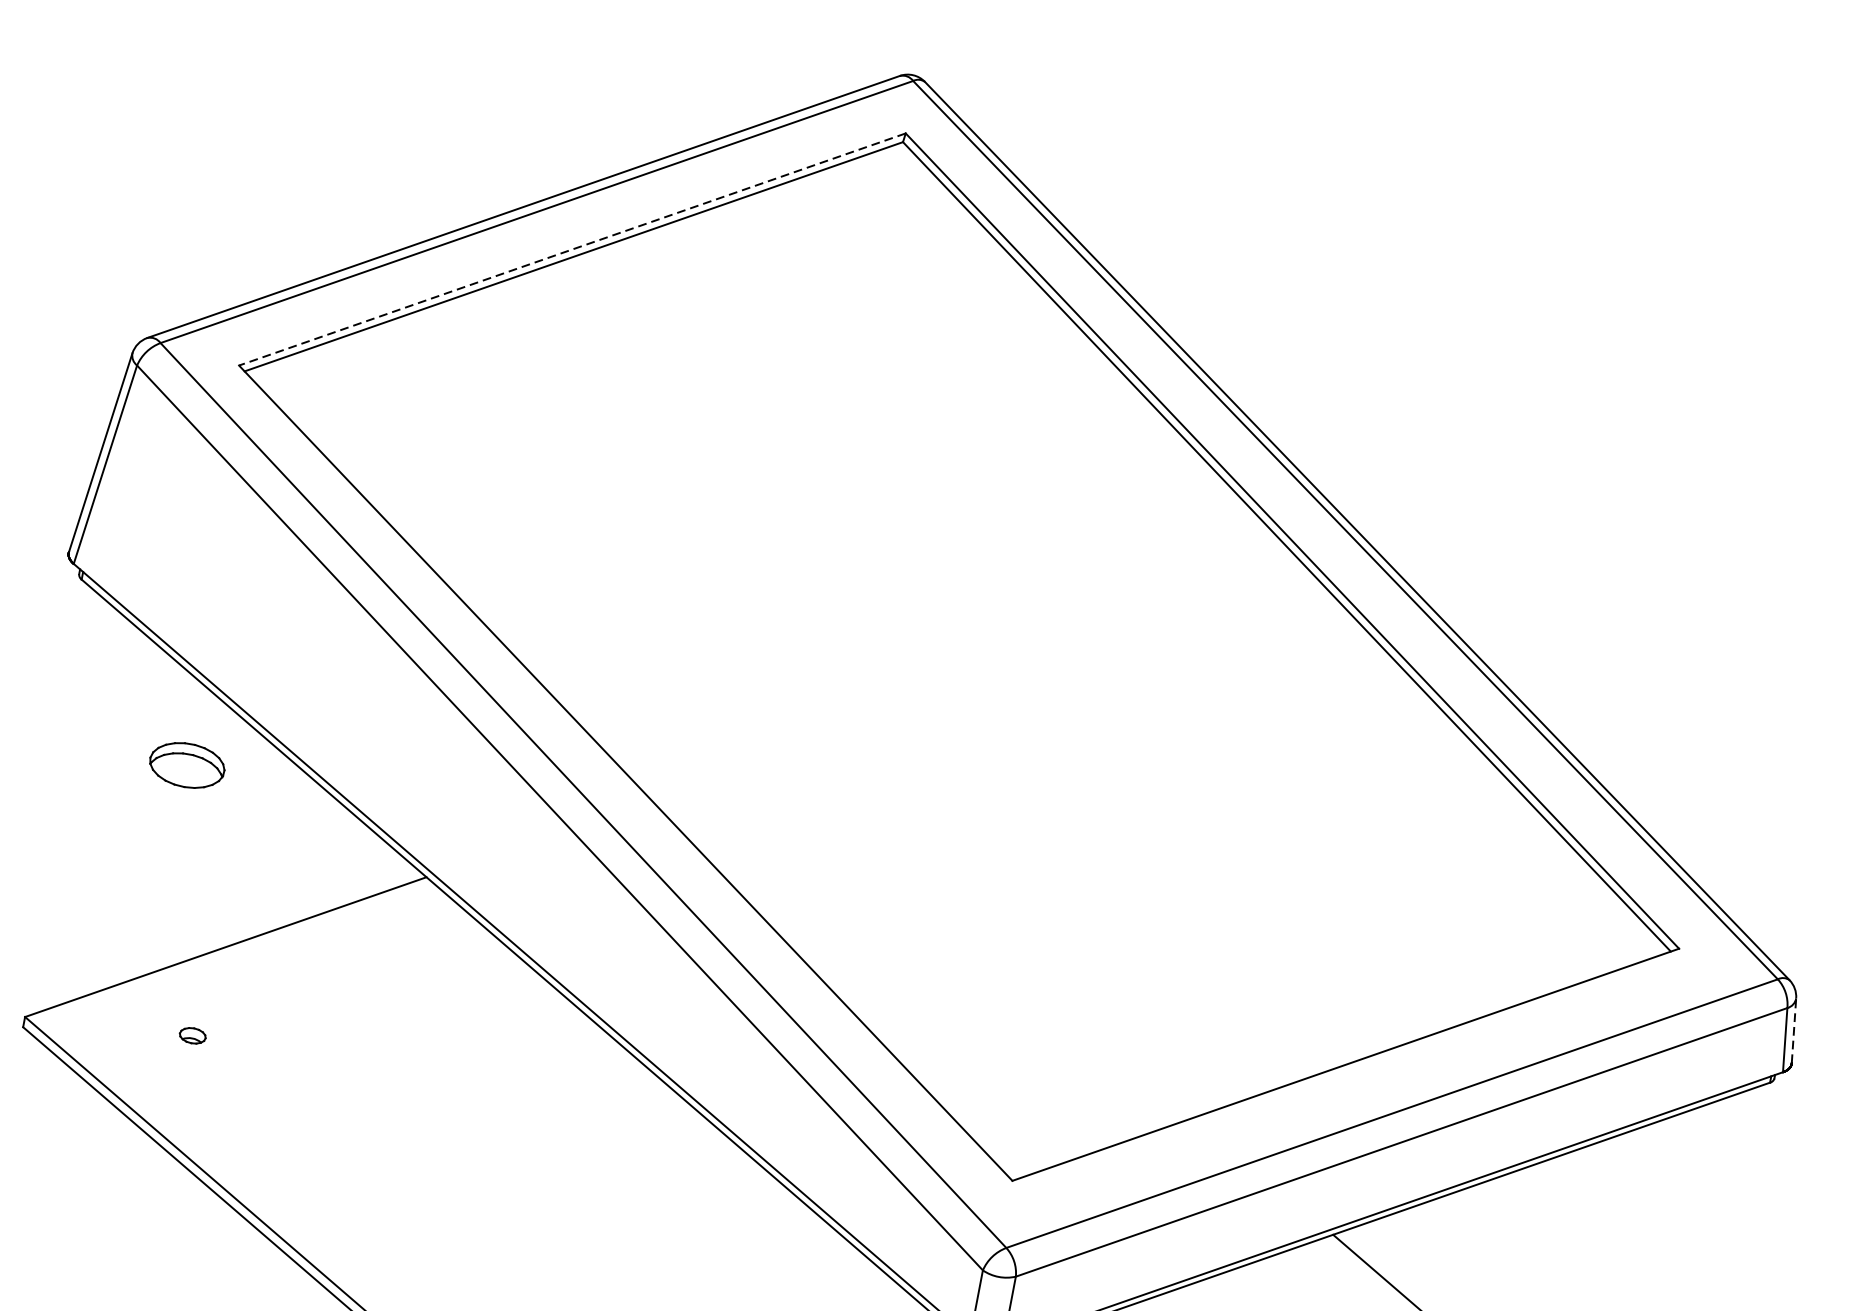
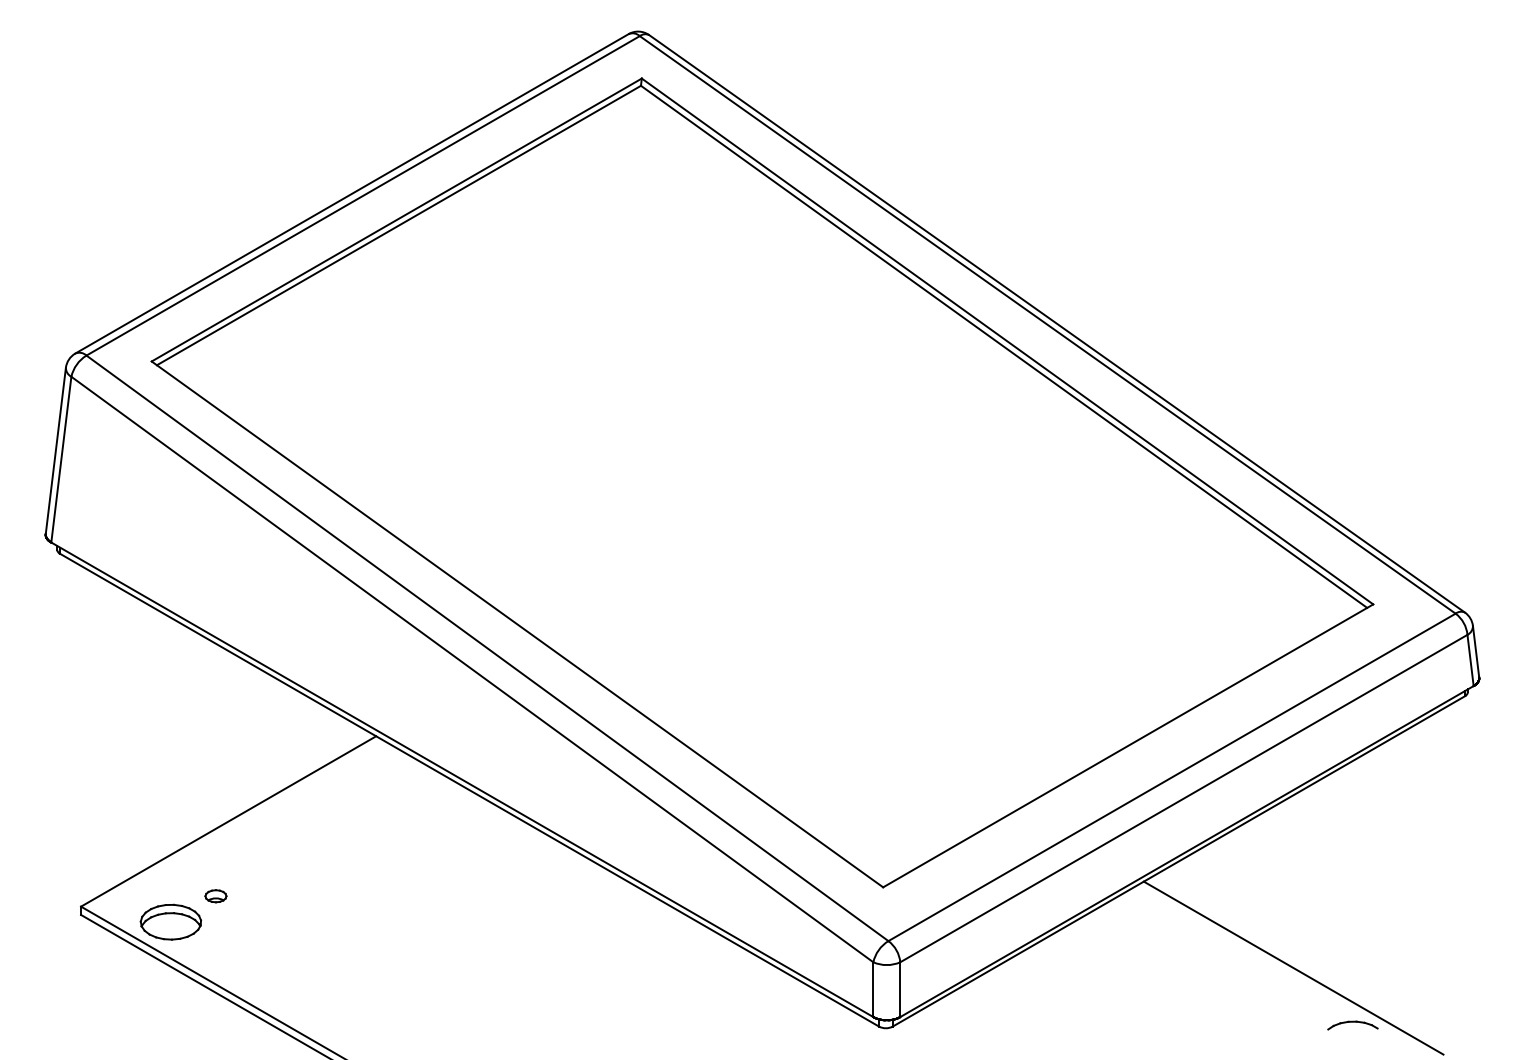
line: (571, 250) -> (396, 220), dashed -> solid
part: (186, 764) -> (170, 921), moved
line: (1794, 1030) -> (1476, 651), dashed -> solid

